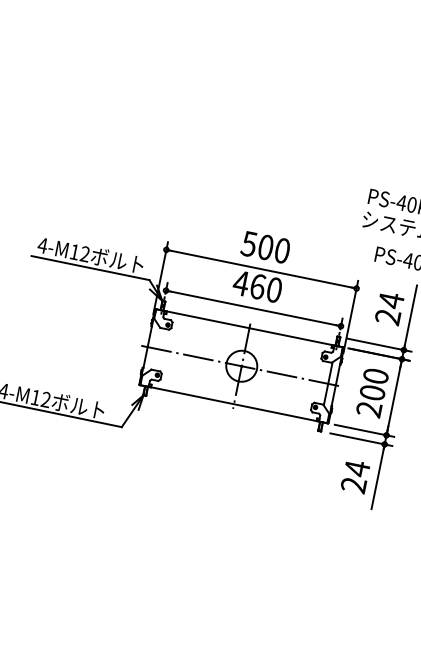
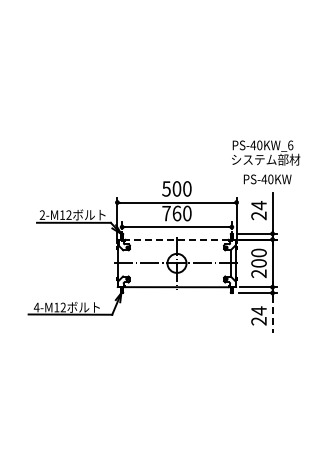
text: (43, 244) -> (42, 214), 4-M12 -> 2-M12
text: (241, 283) -> (166, 213), 460 -> 760
line: (248, 327) -> (176, 239), solid -> dashed
line: (377, 478) -> (272, 314), solid -> dashed

